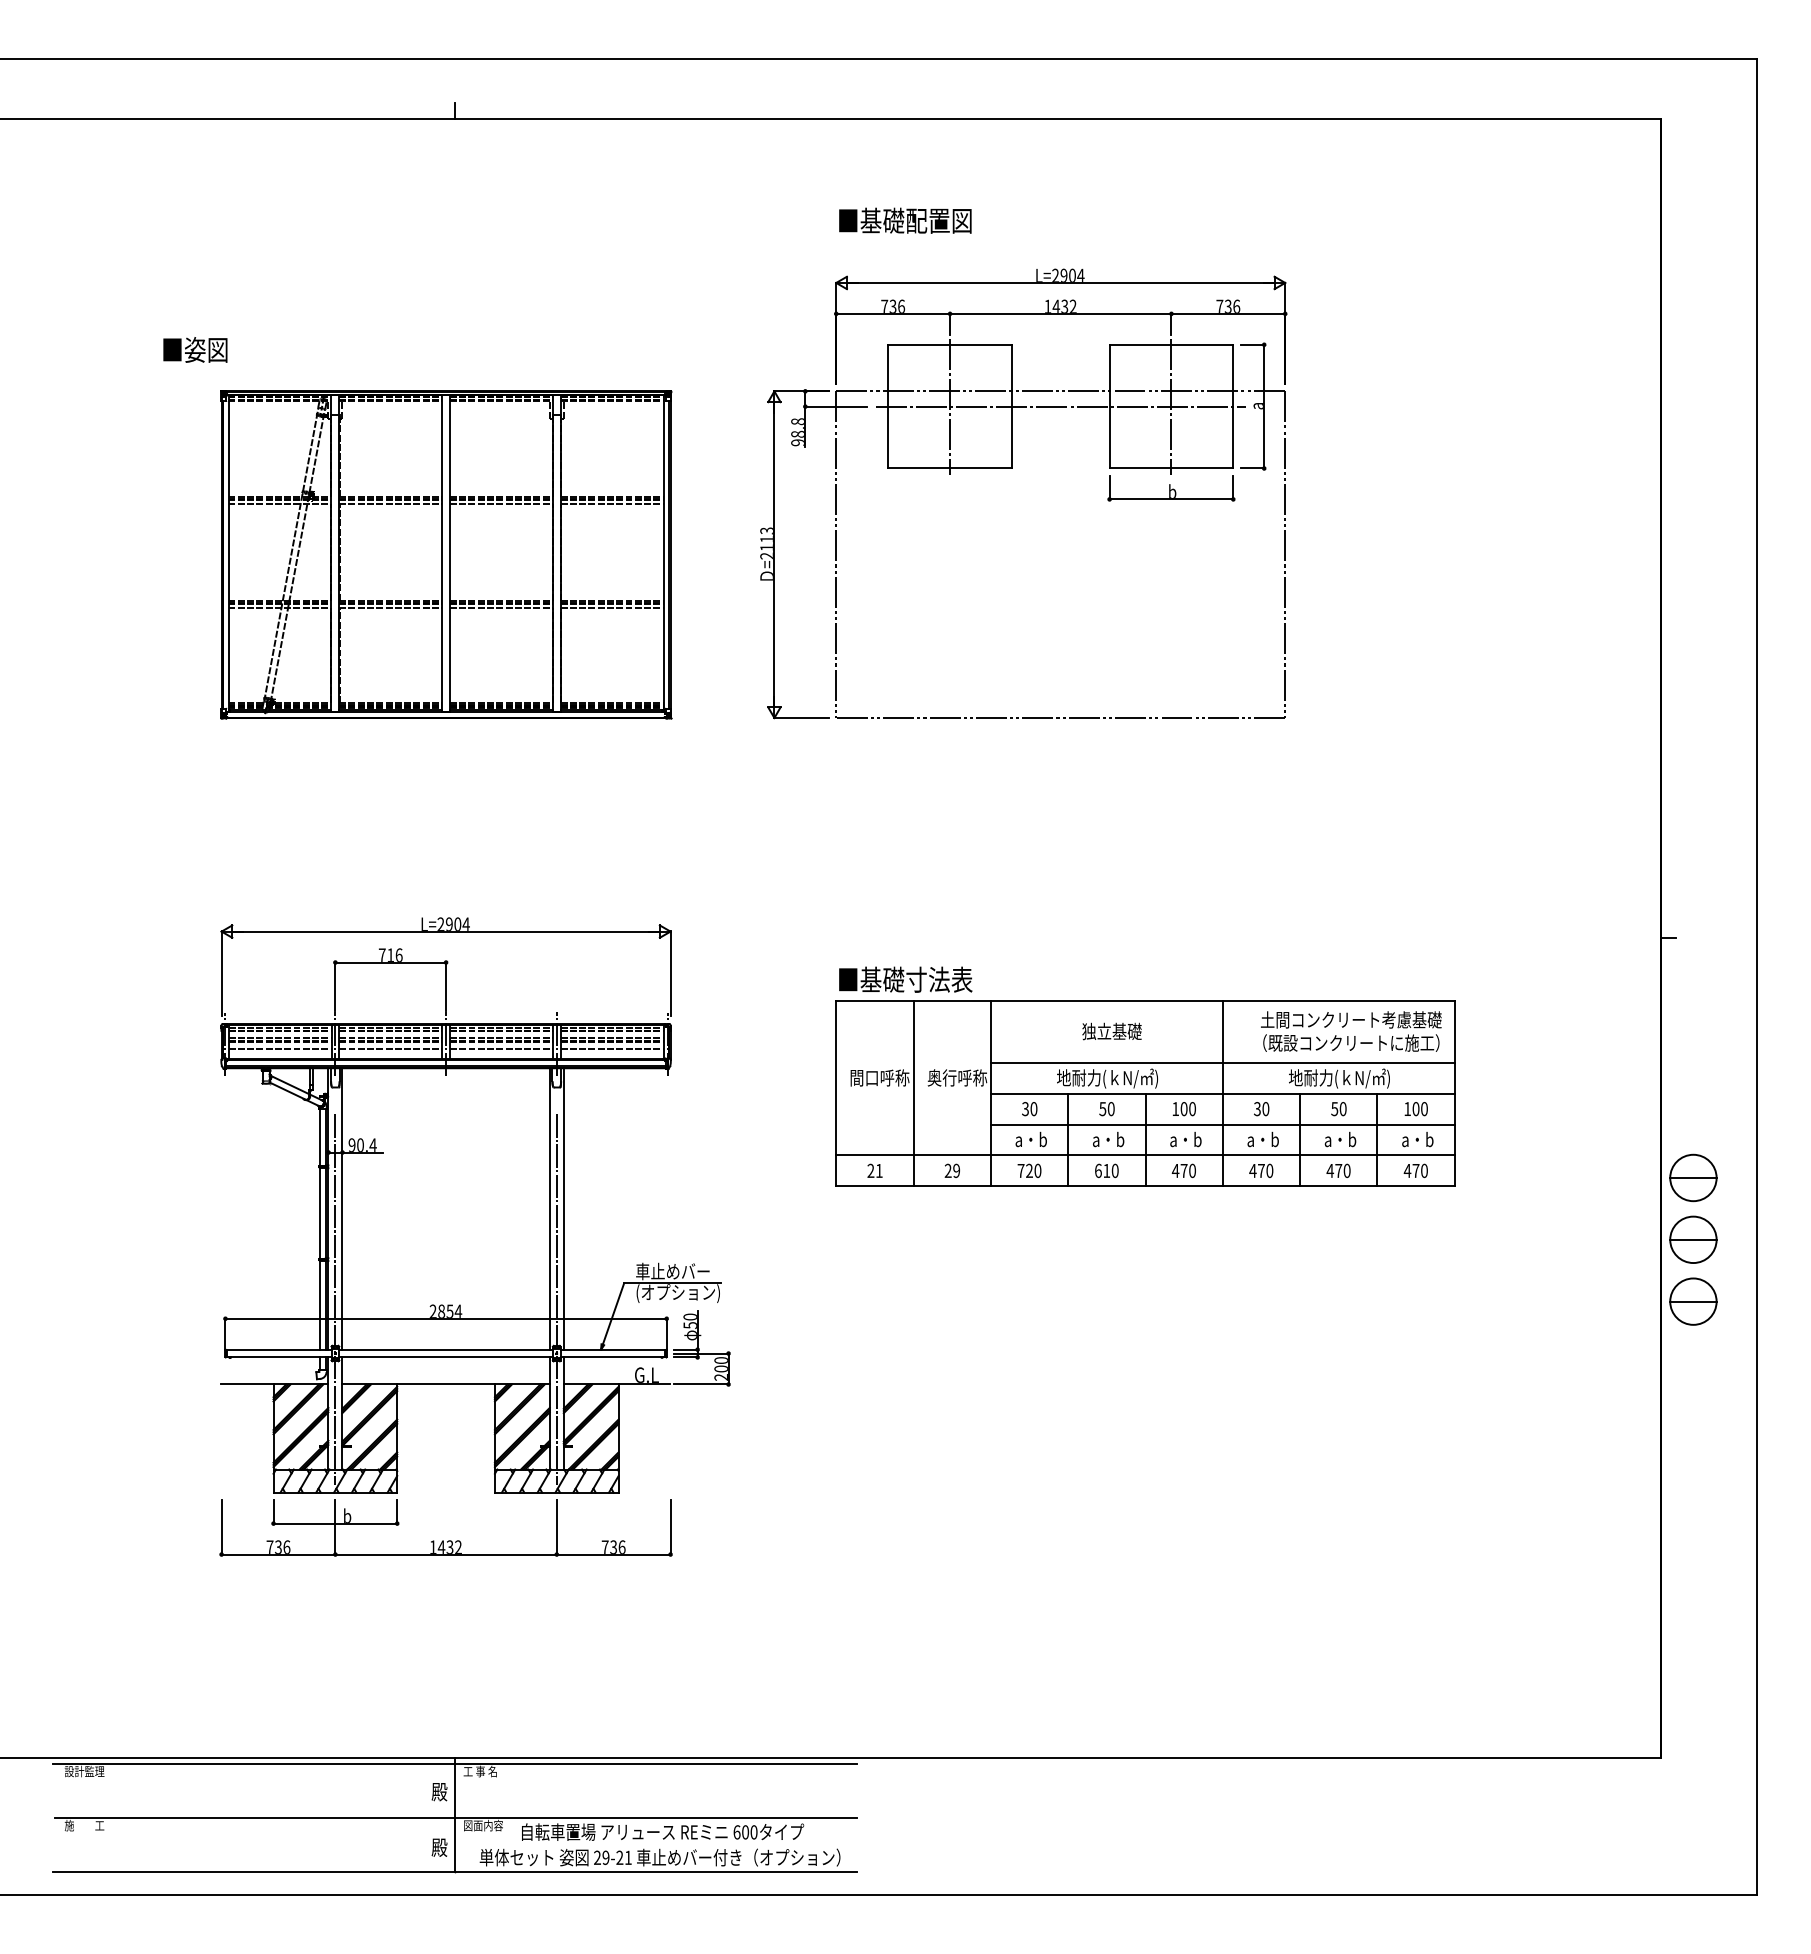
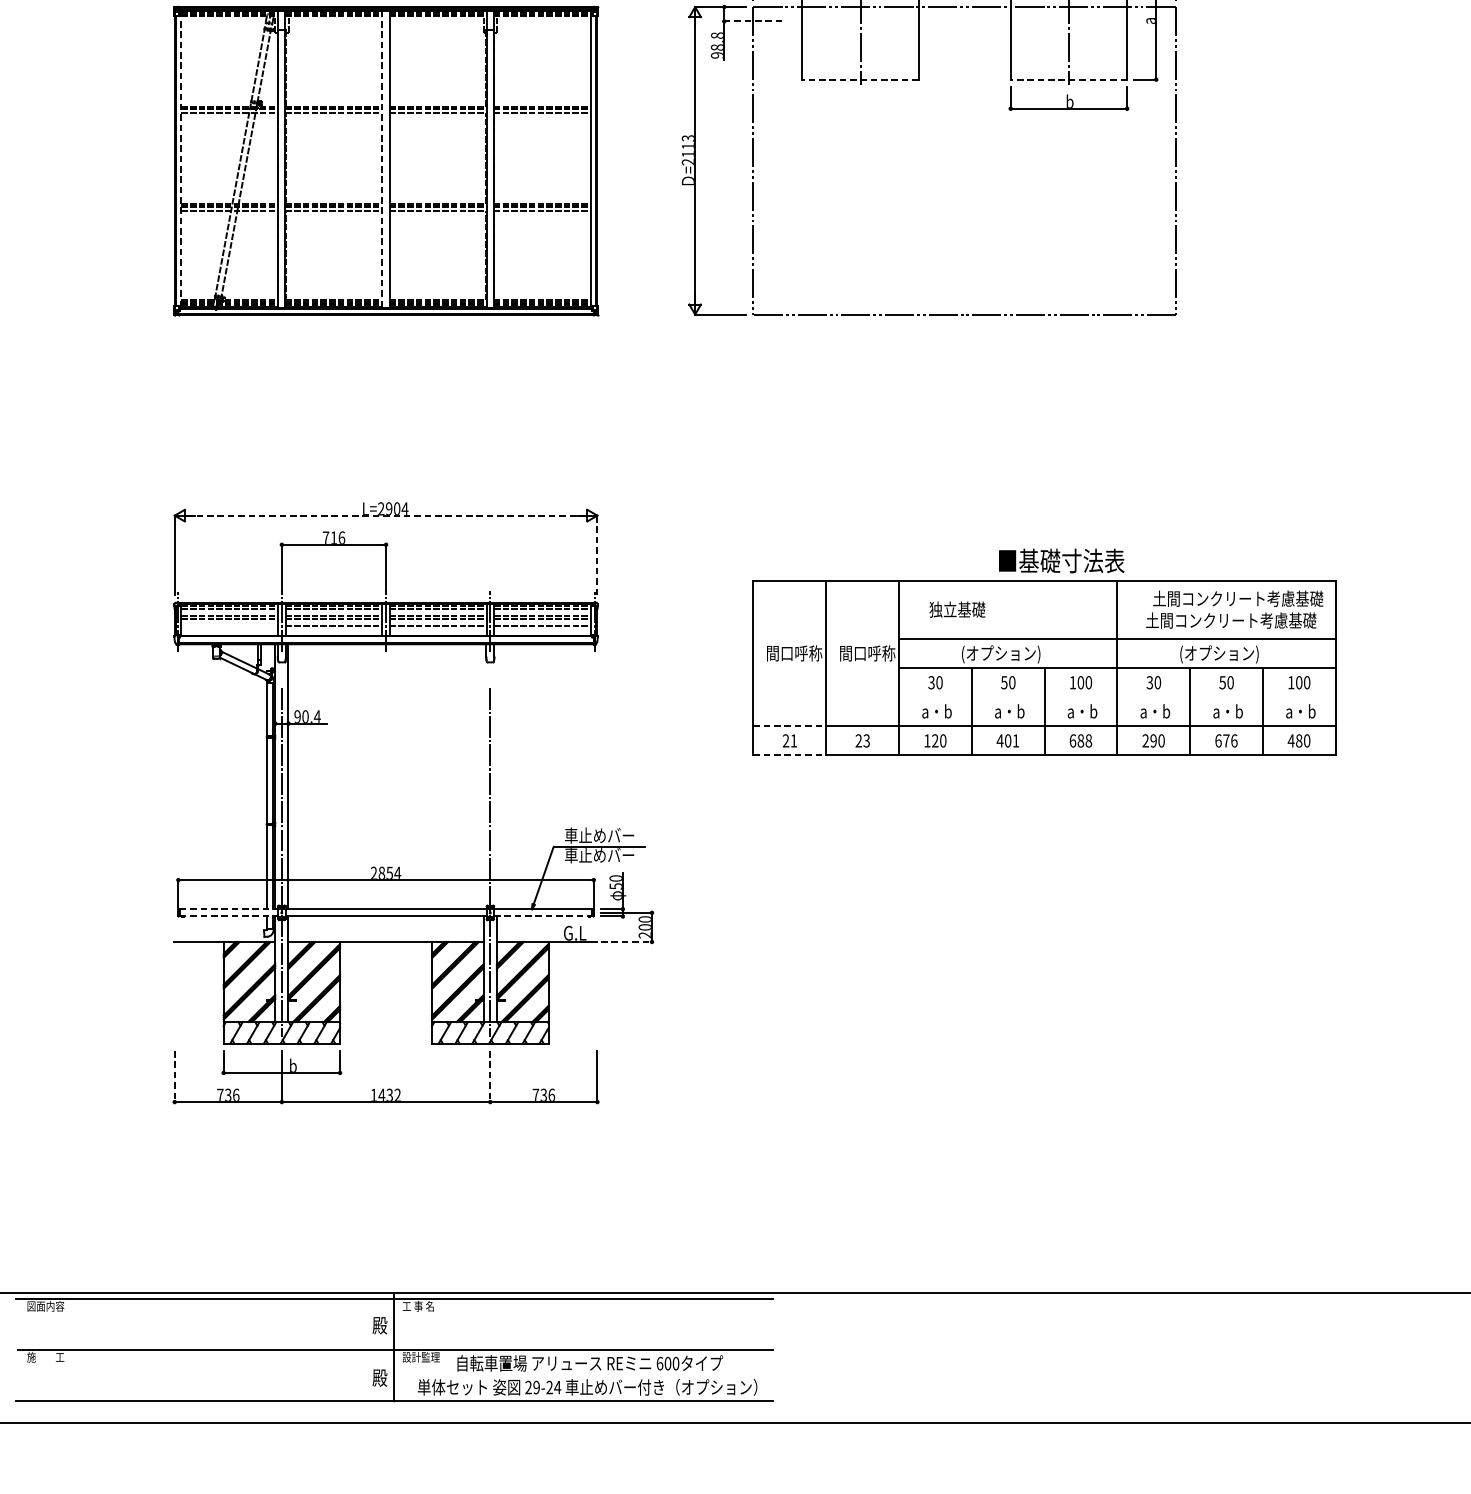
line: (836, 406) -> (753, 21), solid -> dashed
line: (1060, 406) -> (964, 21), removed
line: (950, 468) -> (860, 79), solid -> dashed
line: (1171, 468) -> (1068, 79), solid -> dashed
line: (228, 553) -> (181, 159), solid -> dashed
line: (442, 553) -> (382, 159), solid -> dashed
line: (446, 931) -> (386, 515), solid -> dashed
line: (670, 973) -> (597, 555), solid -> dashed
text: (905, 979) -> (1061, 560), moved
text: (1111, 1031) -> (956, 609), moved
text: (1346, 1042) -> (1233, 620), （既設コンクリートに施工） -> 土間コンクリート考慮基礎
line: (279, 1048) -> (229, 625), removed
text: (941, 1077) -> (852, 652), 奥行呼称 -> 間口呼称
text: (1107, 1078) -> (1008, 653), 地耐力(ｋN/㎡) -> (オプション)
text: (1339, 1078) -> (1227, 653), 地耐力(ｋN/㎡) -> (オプション)
line: (1222, 1124) -> (1117, 697), removed
line: (874, 1155) -> (789, 726), solid -> dashed
text: (956, 1170) -> (866, 740), 29 -> 23
text: (1020, 1170) -> (926, 740), 720 -> 120
text: (1106, 1170) -> (1007, 740), 610 -> 401
text: (1183, 1170) -> (1080, 740), 470 -> 688
text: (1256, 1170) -> (1149, 740), 470 -> 290
text: (1338, 1170) -> (1226, 740), 470 -> 676
text: (1415, 1170) -> (1298, 740), 470 -> 480
line: (874, 1186) -> (789, 755), solid -> dashed
line: (549, 1208) -> (483, 776), removed
line: (563, 1208) -> (496, 776), removed
text: (677, 1293) -> (603, 856), (オプション) -> 車止めバー
line: (279, 1349) -> (229, 909), solid -> dashed
line: (279, 1357) -> (229, 916), solid -> dashed
line: (613, 1357) -> (543, 916), solid -> dashed
line: (702, 1384) -> (627, 941), solid -> dashed
line: (221, 1528) -> (174, 1077), solid -> dashed
line: (556, 1528) -> (490, 1077), solid -> dashed
text: (84, 1771) -> (45, 1306), 設計監理 -> 図面内容
text: (483, 1825) -> (421, 1357), 図面内容 -> 設計監理
text: (628, 1857) -> (557, 1387), 29-21 -> 29-24

